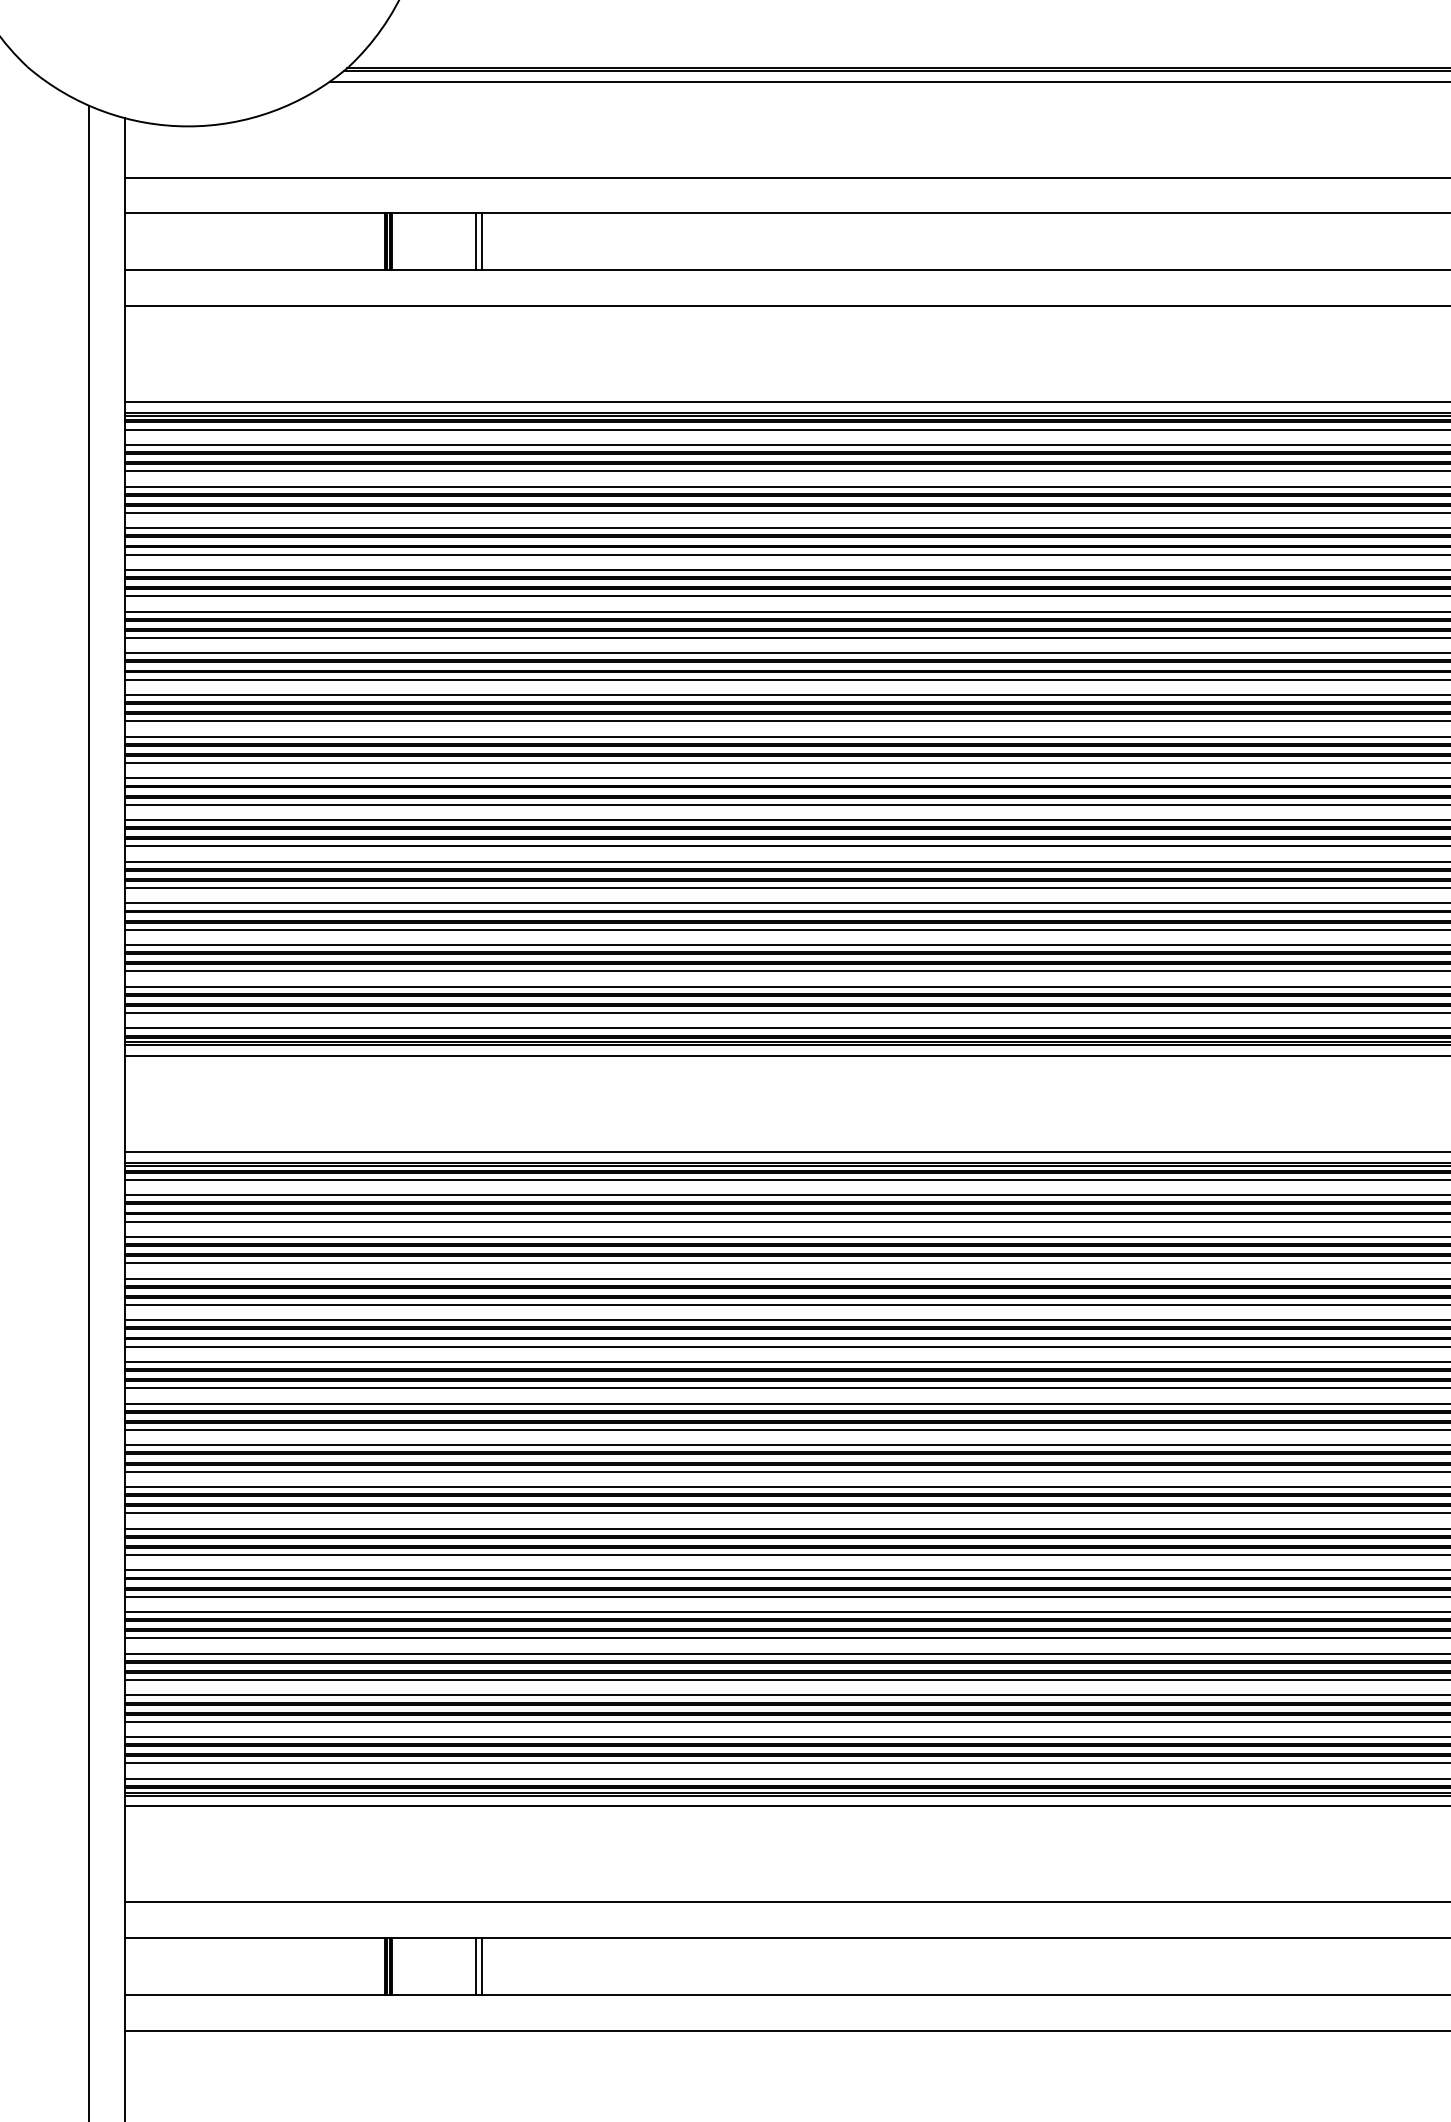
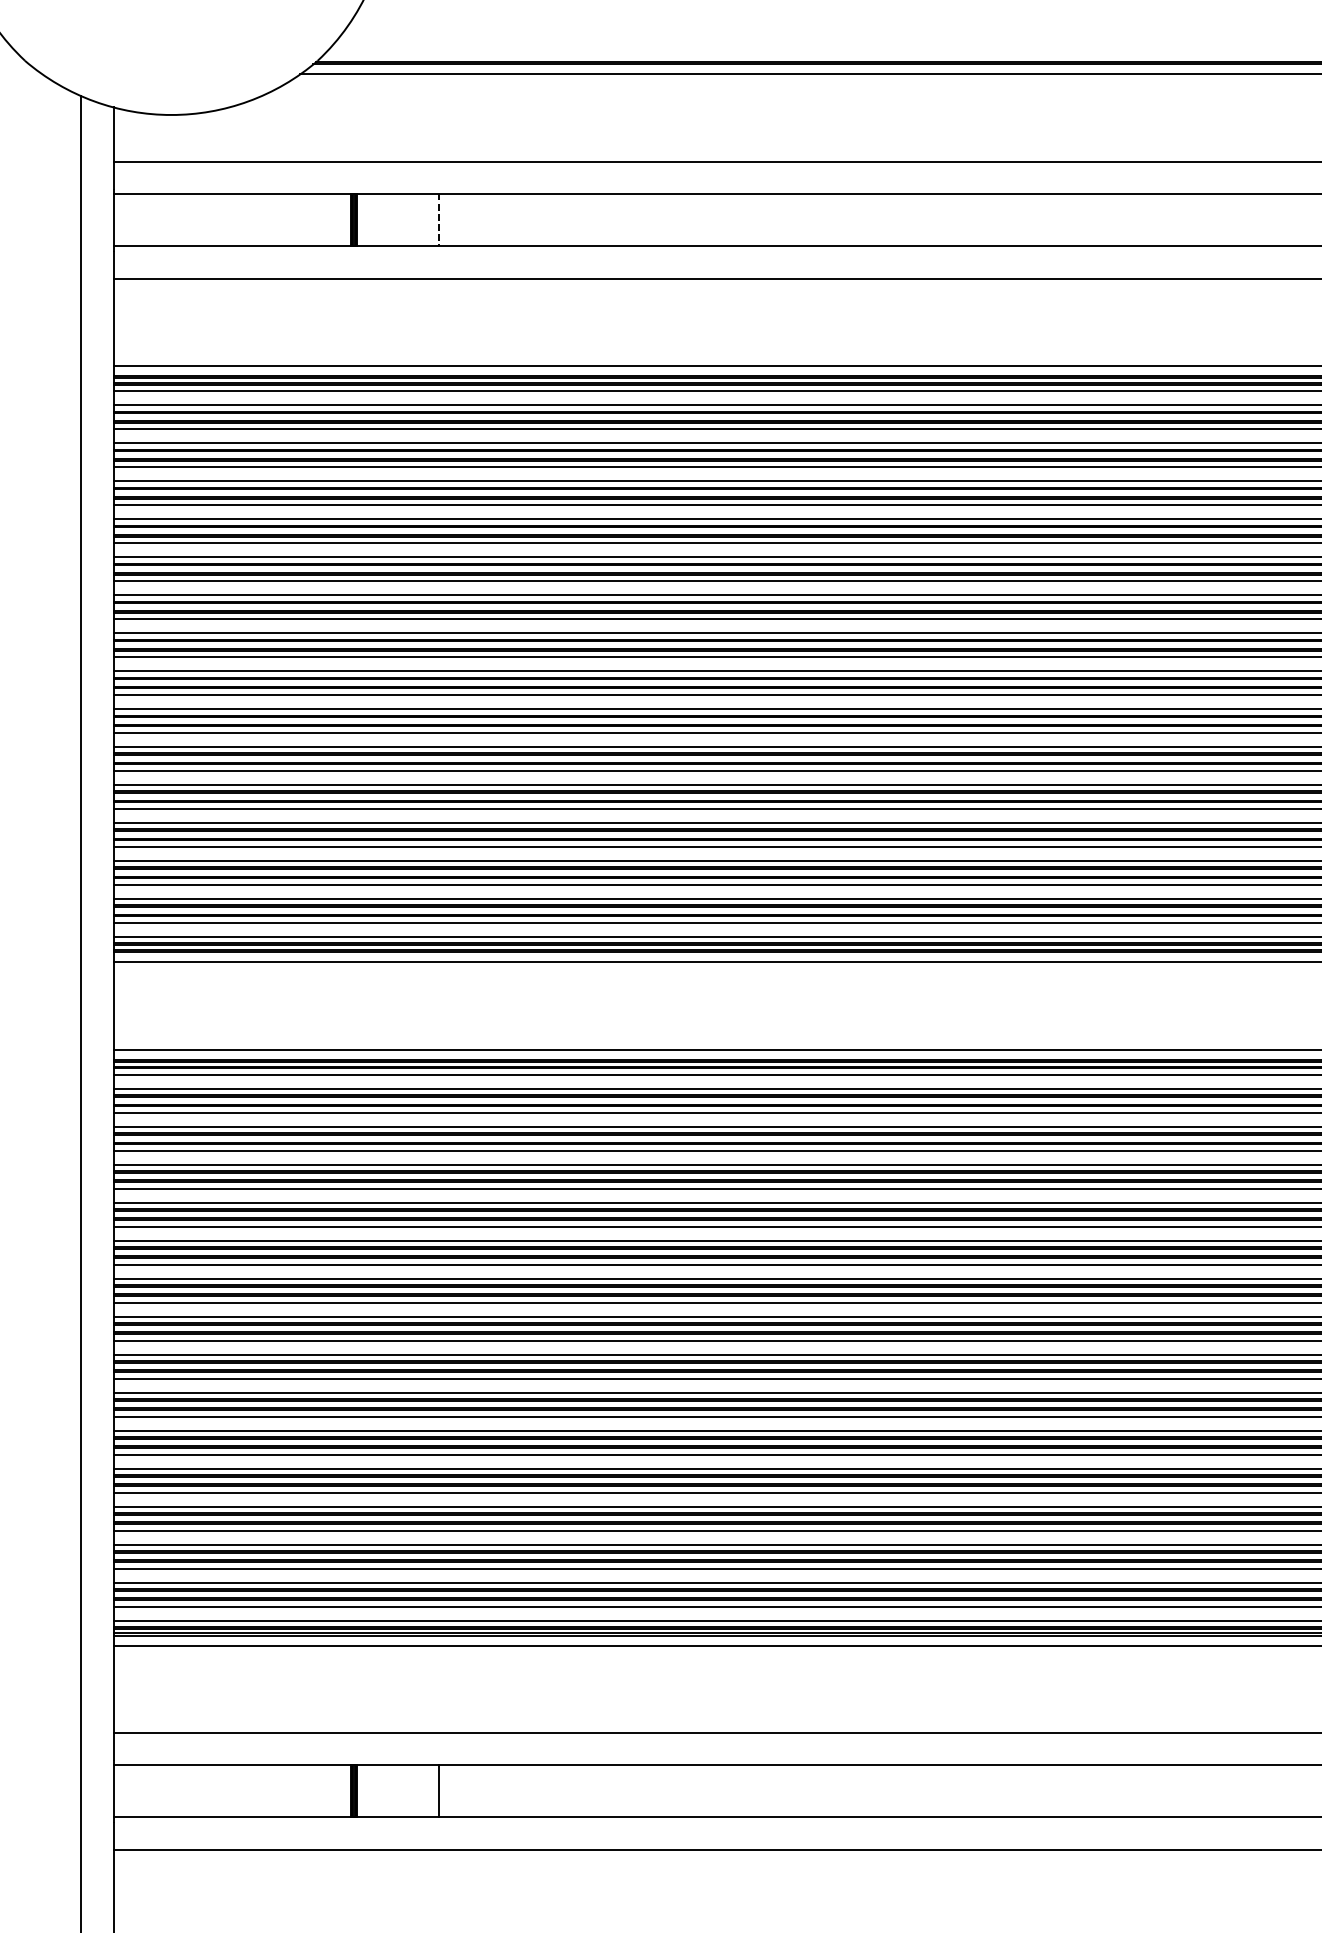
line: (476, 241) -> (434, 219), removed
line: (482, 241) -> (439, 219), solid -> dashed
line: (476, 1966) -> (434, 1791), removed

